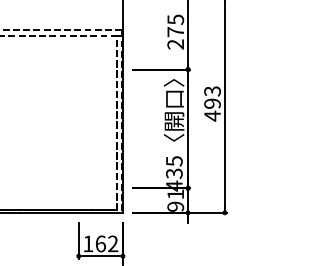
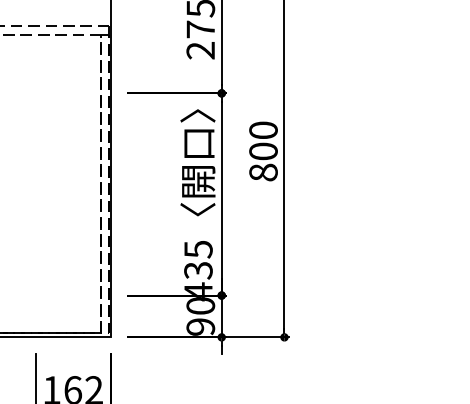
text: (212, 103) -> (263, 151), 493 -> 800
text: (175, 194) -> (200, 306), 91 -> 90

